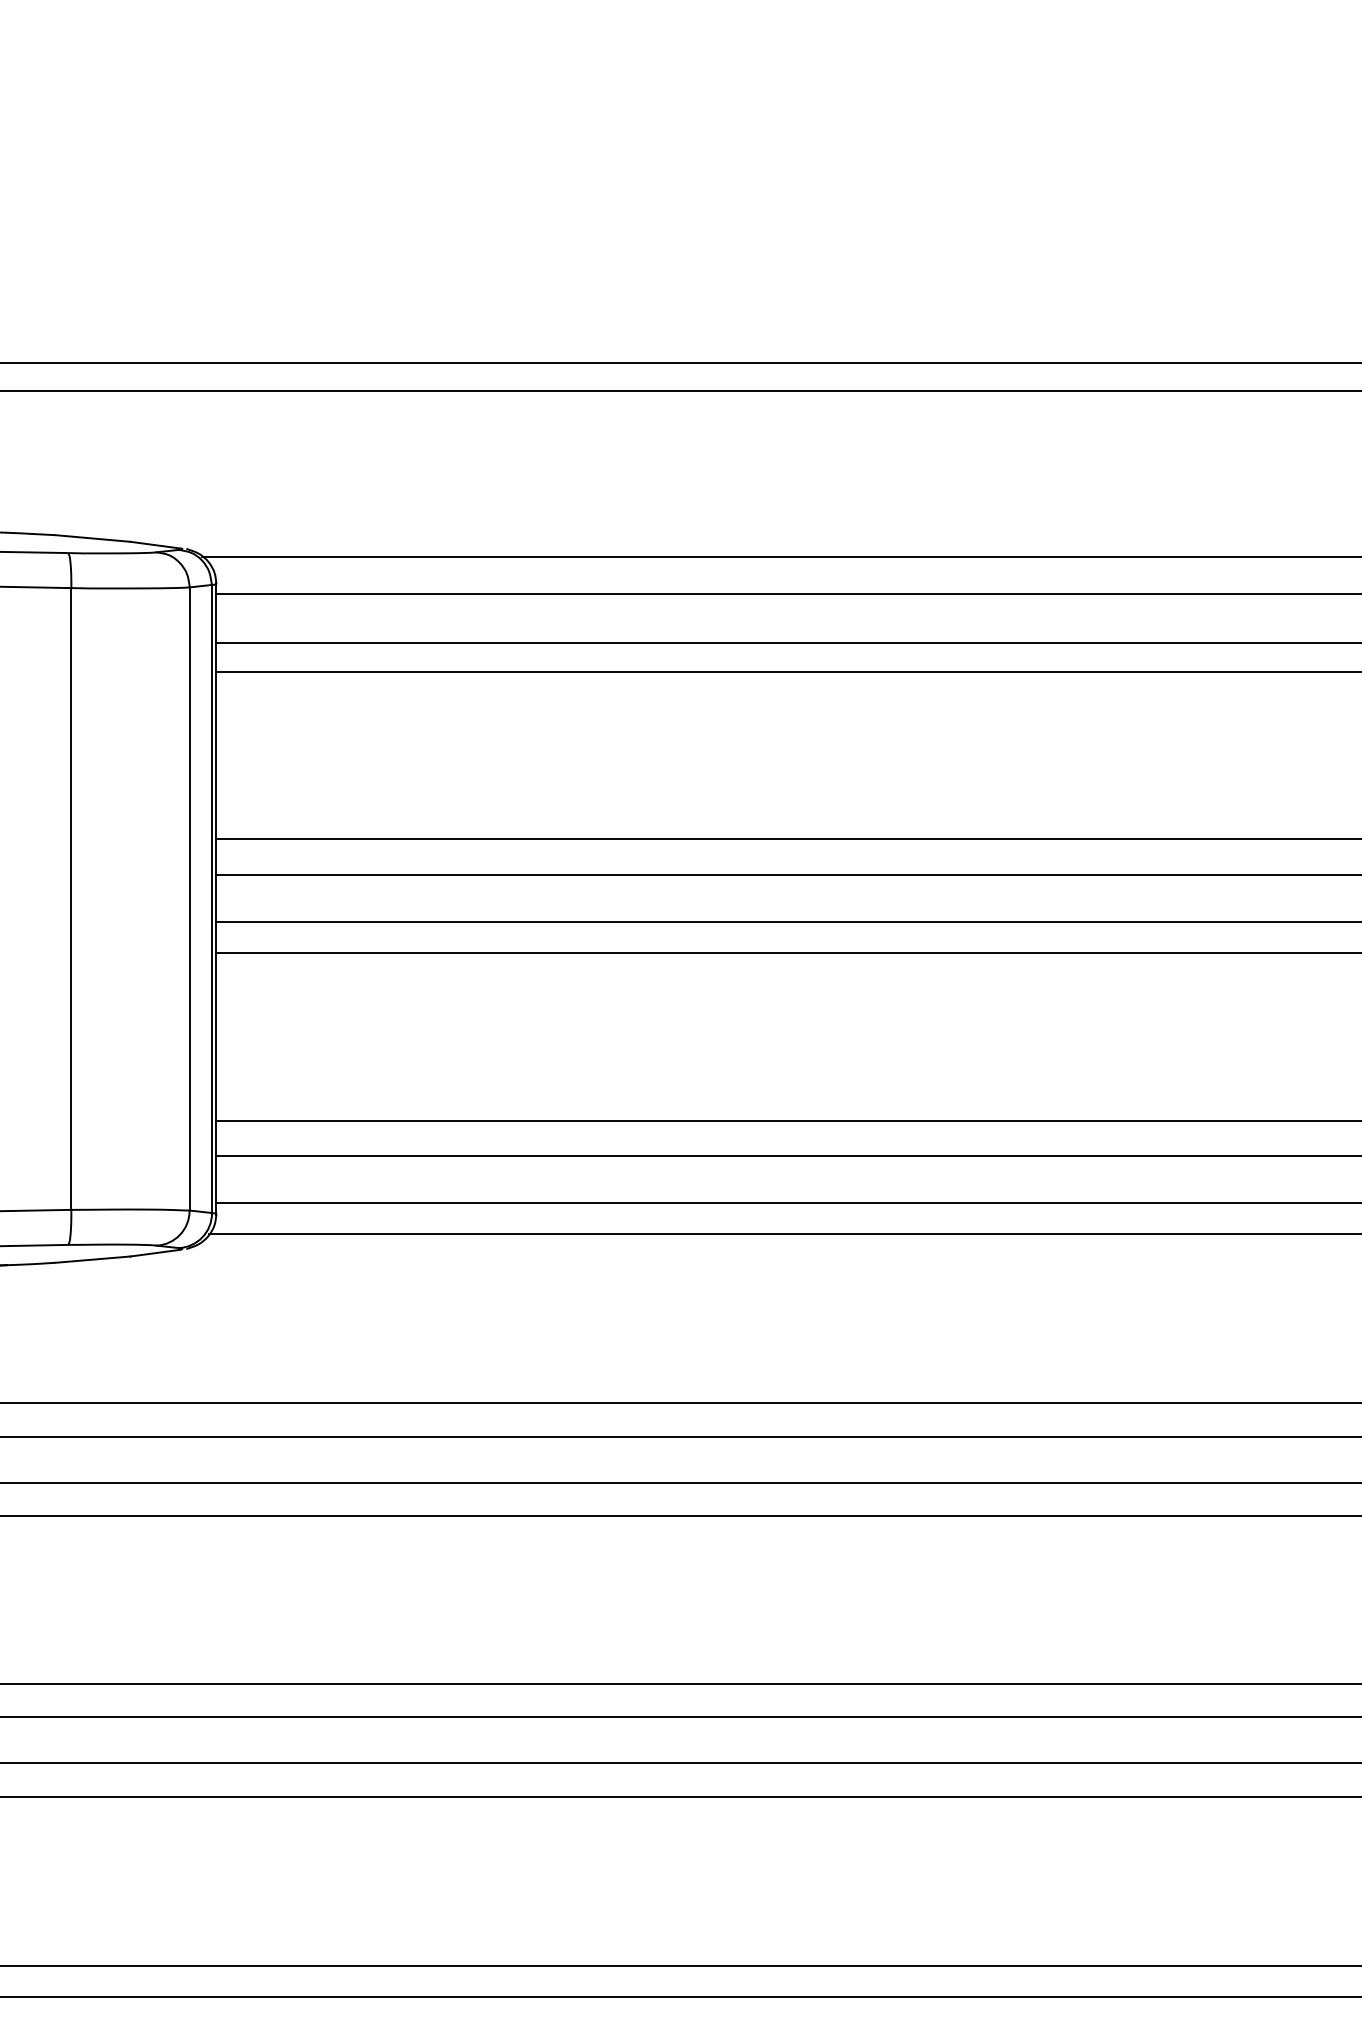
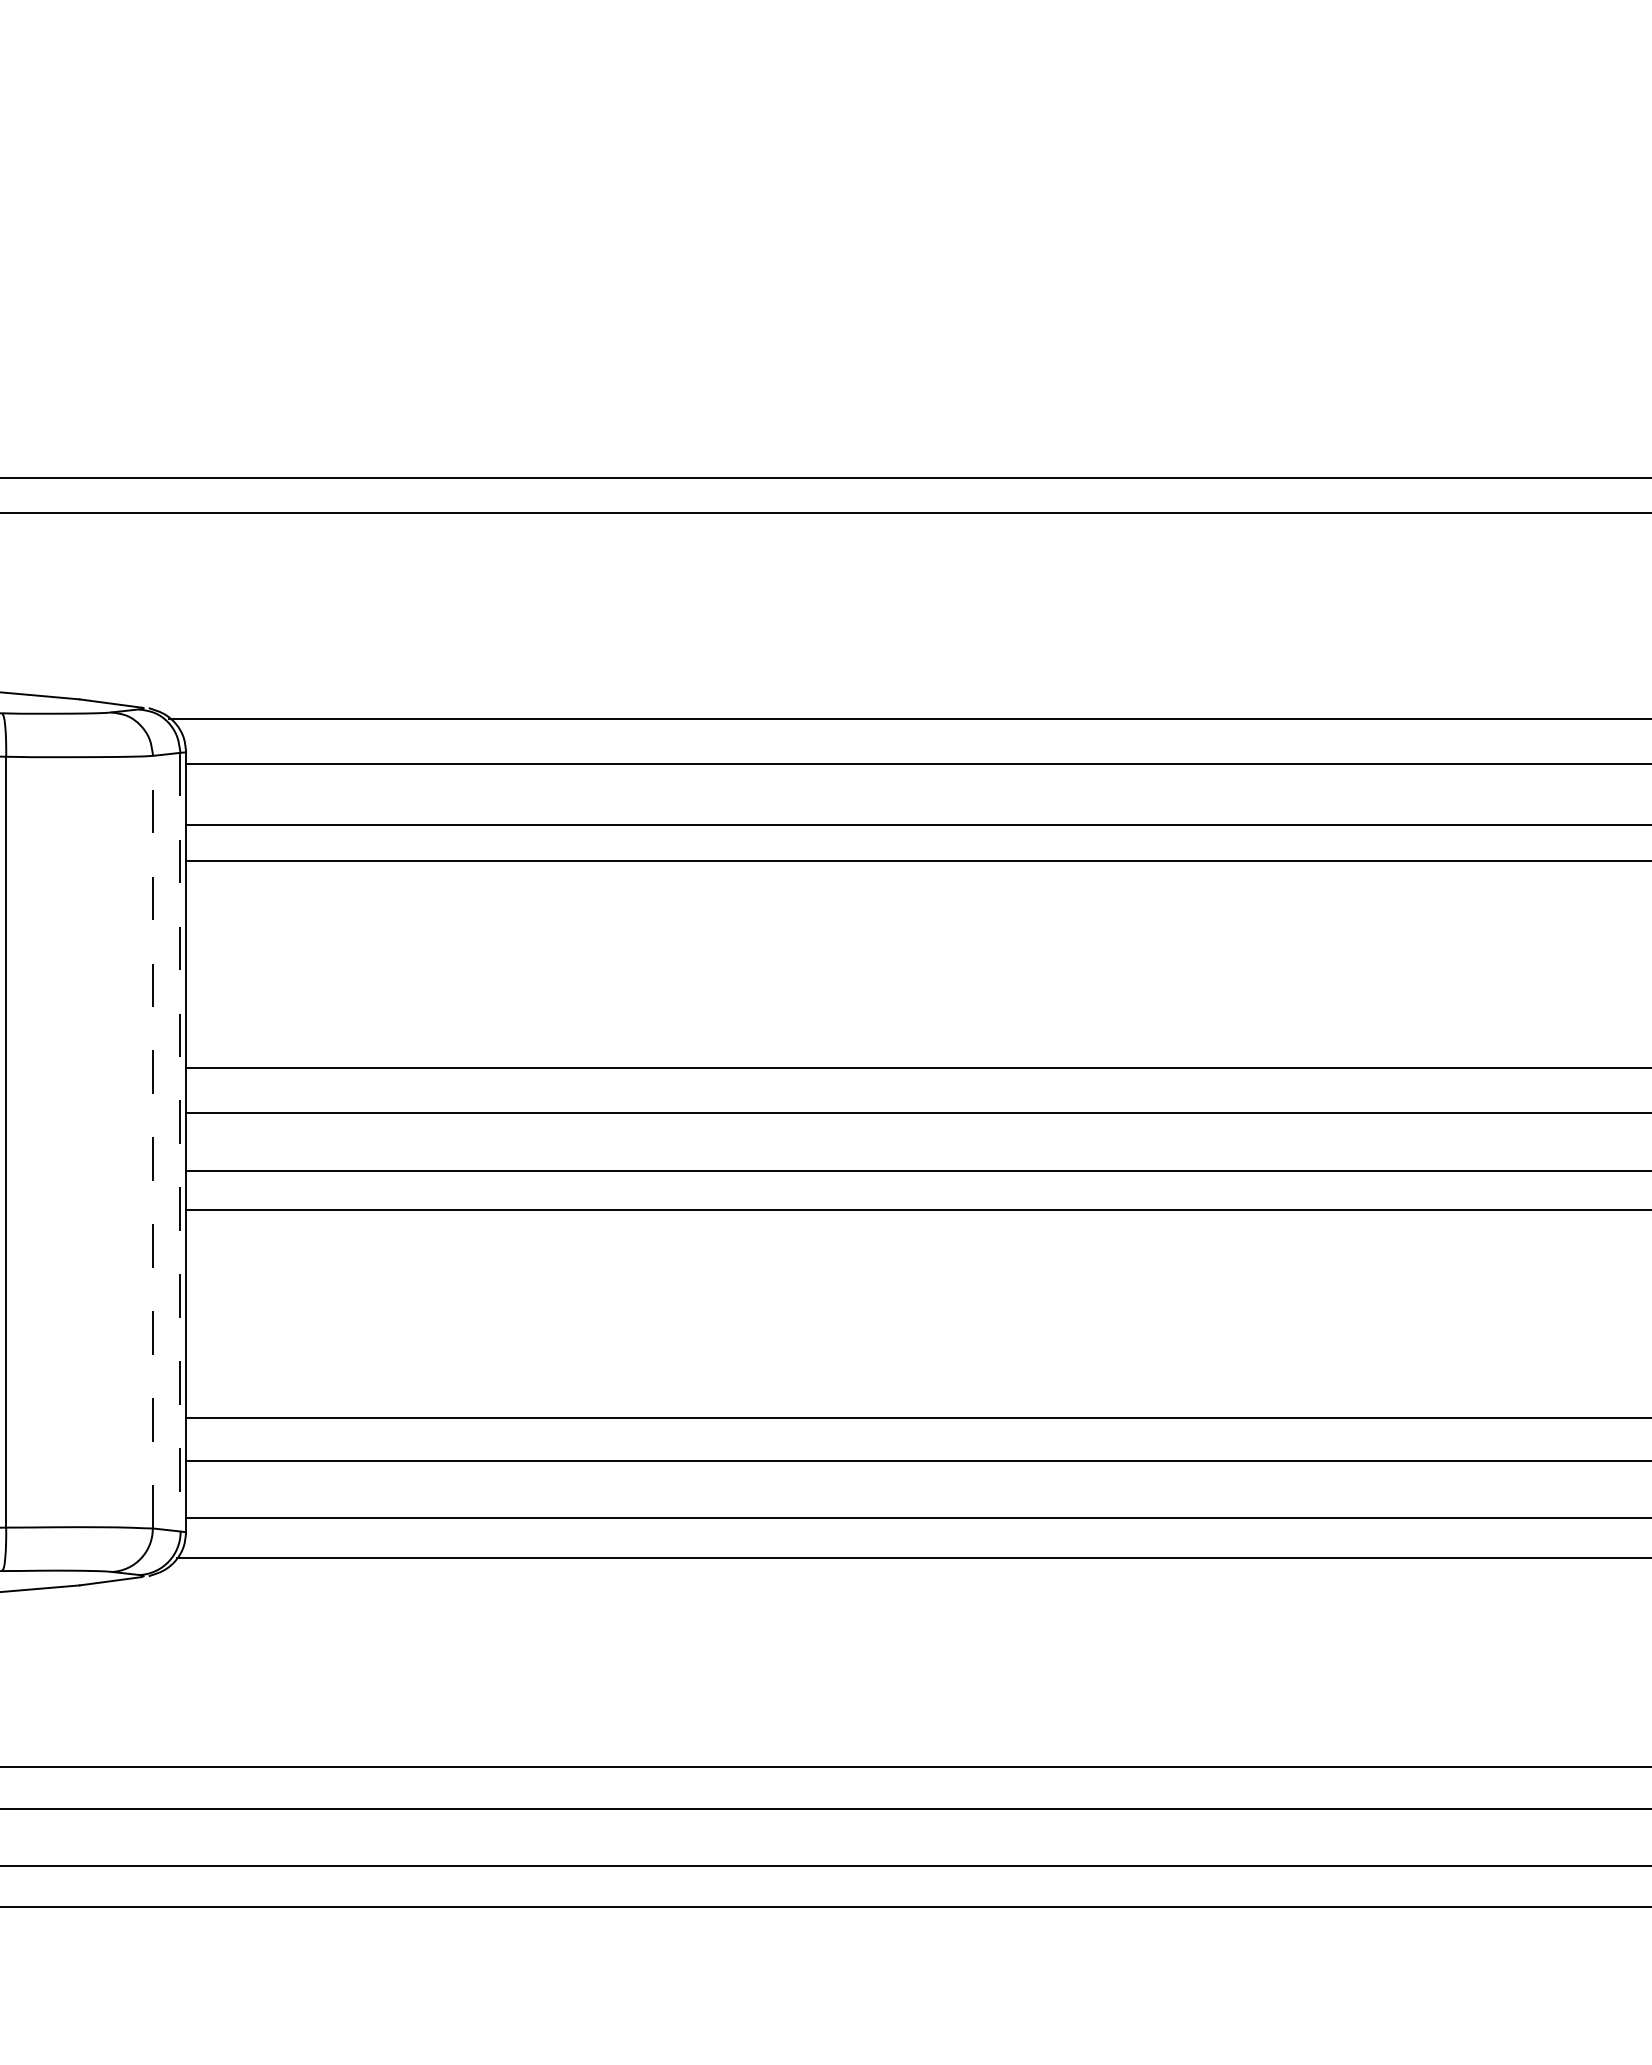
line: (189, 898) -> (152, 1141), solid -> dashed
line: (211, 899) -> (179, 1142), solid -> dashed

